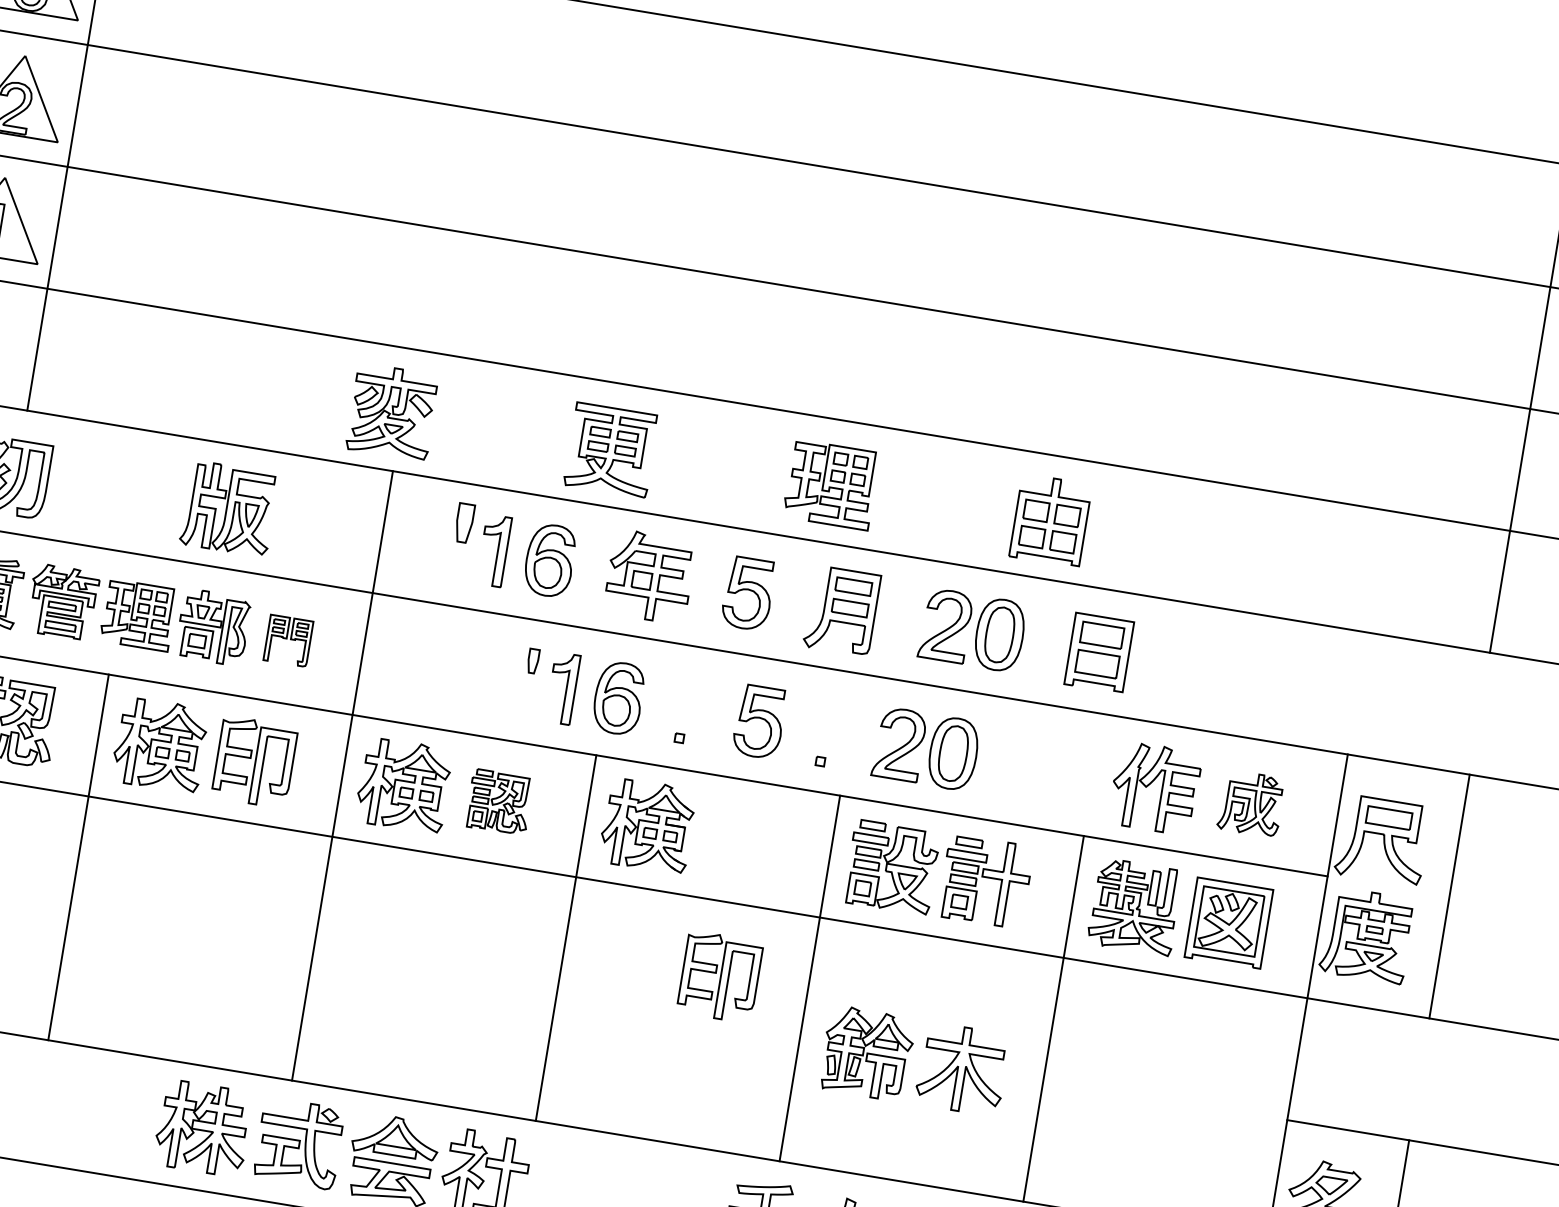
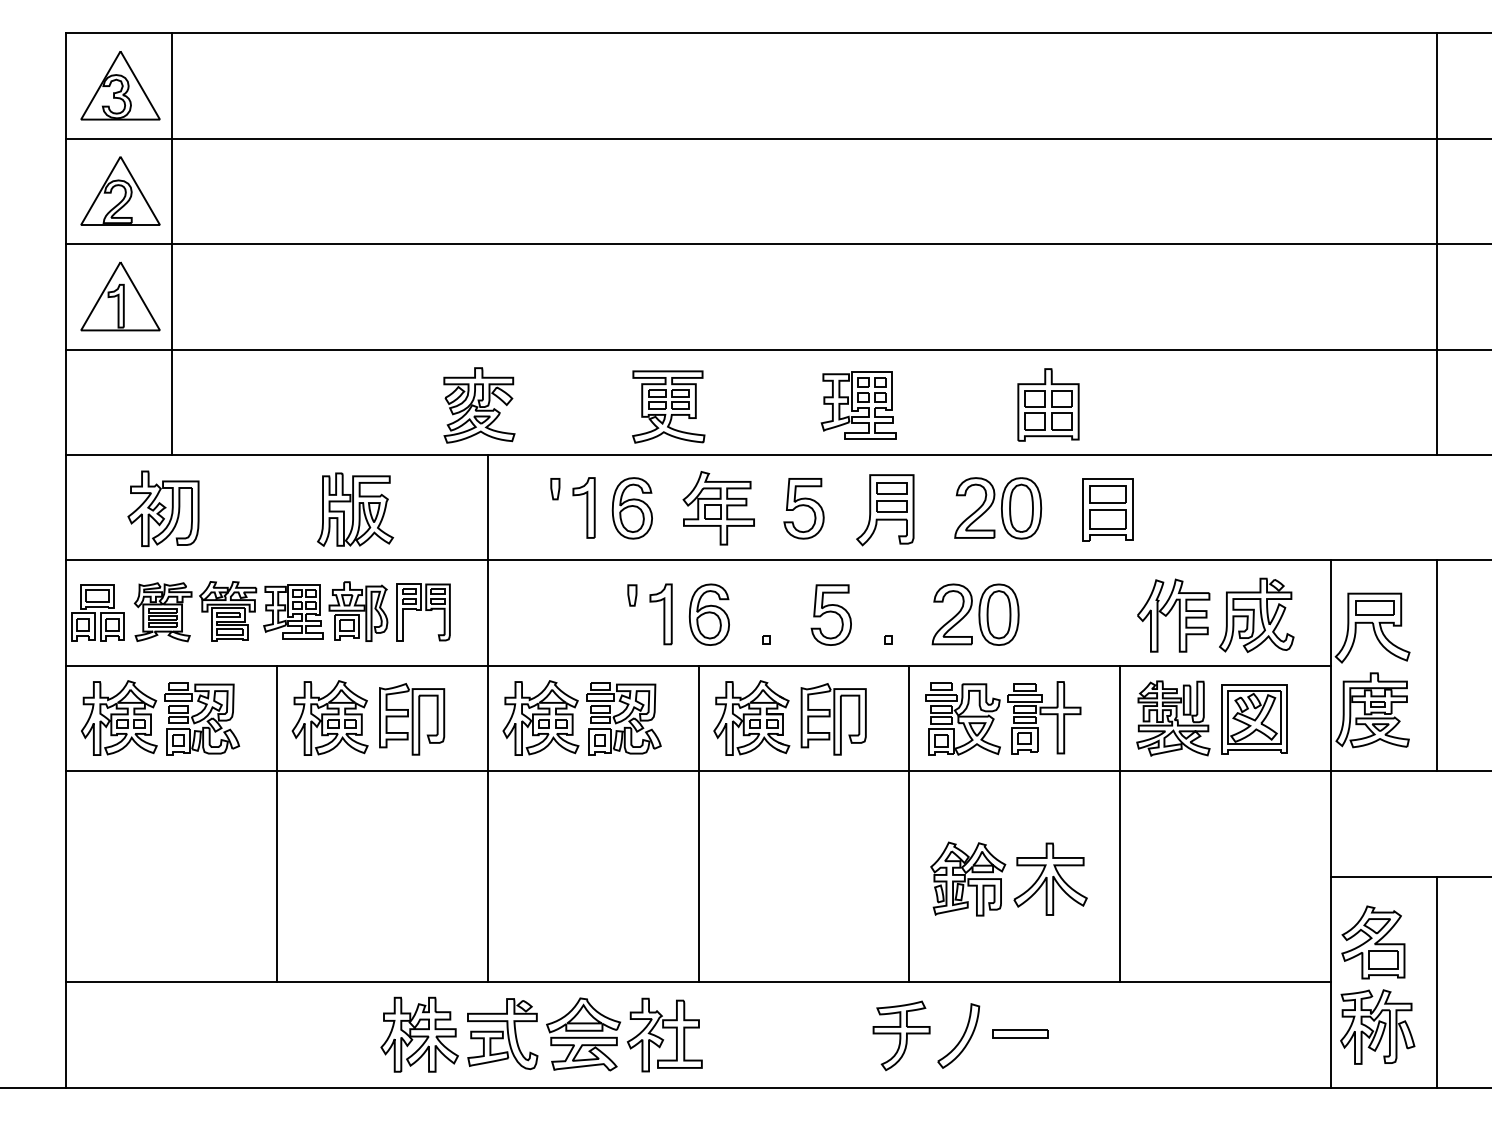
part: (464, 523) -> (555, 489), size x0.62
part: (288, 640) -> (423, 612), size x1.43
part: (499, 801) -> (623, 718), size x1.43
part: (1251, 803) -> (1256, 615), size x1.43
part: (719, 977) -> (833, 719), moved

